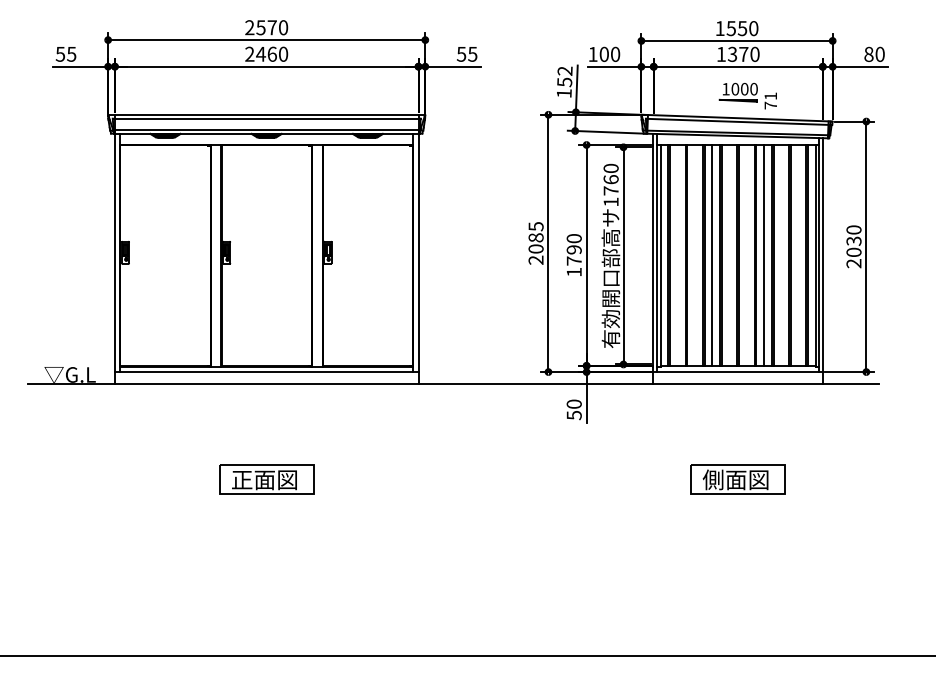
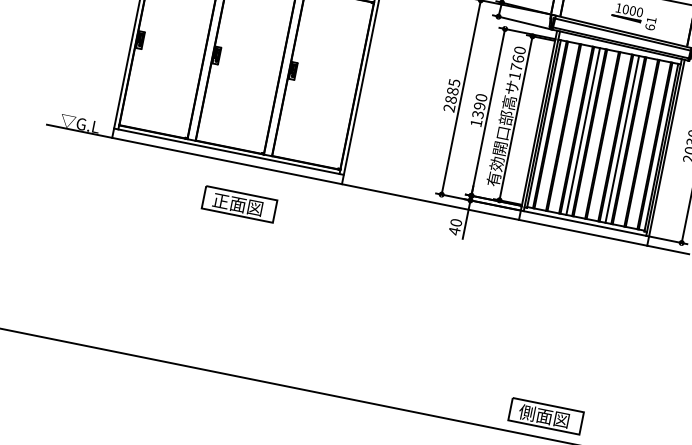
text: (770, 105) -> (649, 27), 71 -> 61
text: (536, 248) -> (451, 99), 2085 -> 2885
text: (573, 260) -> (477, 114), 1790 -> 1390
text: (573, 415) -> (453, 231), 50 -> 40
part: (266, 479) -> (239, 204), moved
part: (737, 479) -> (545, 416), moved

